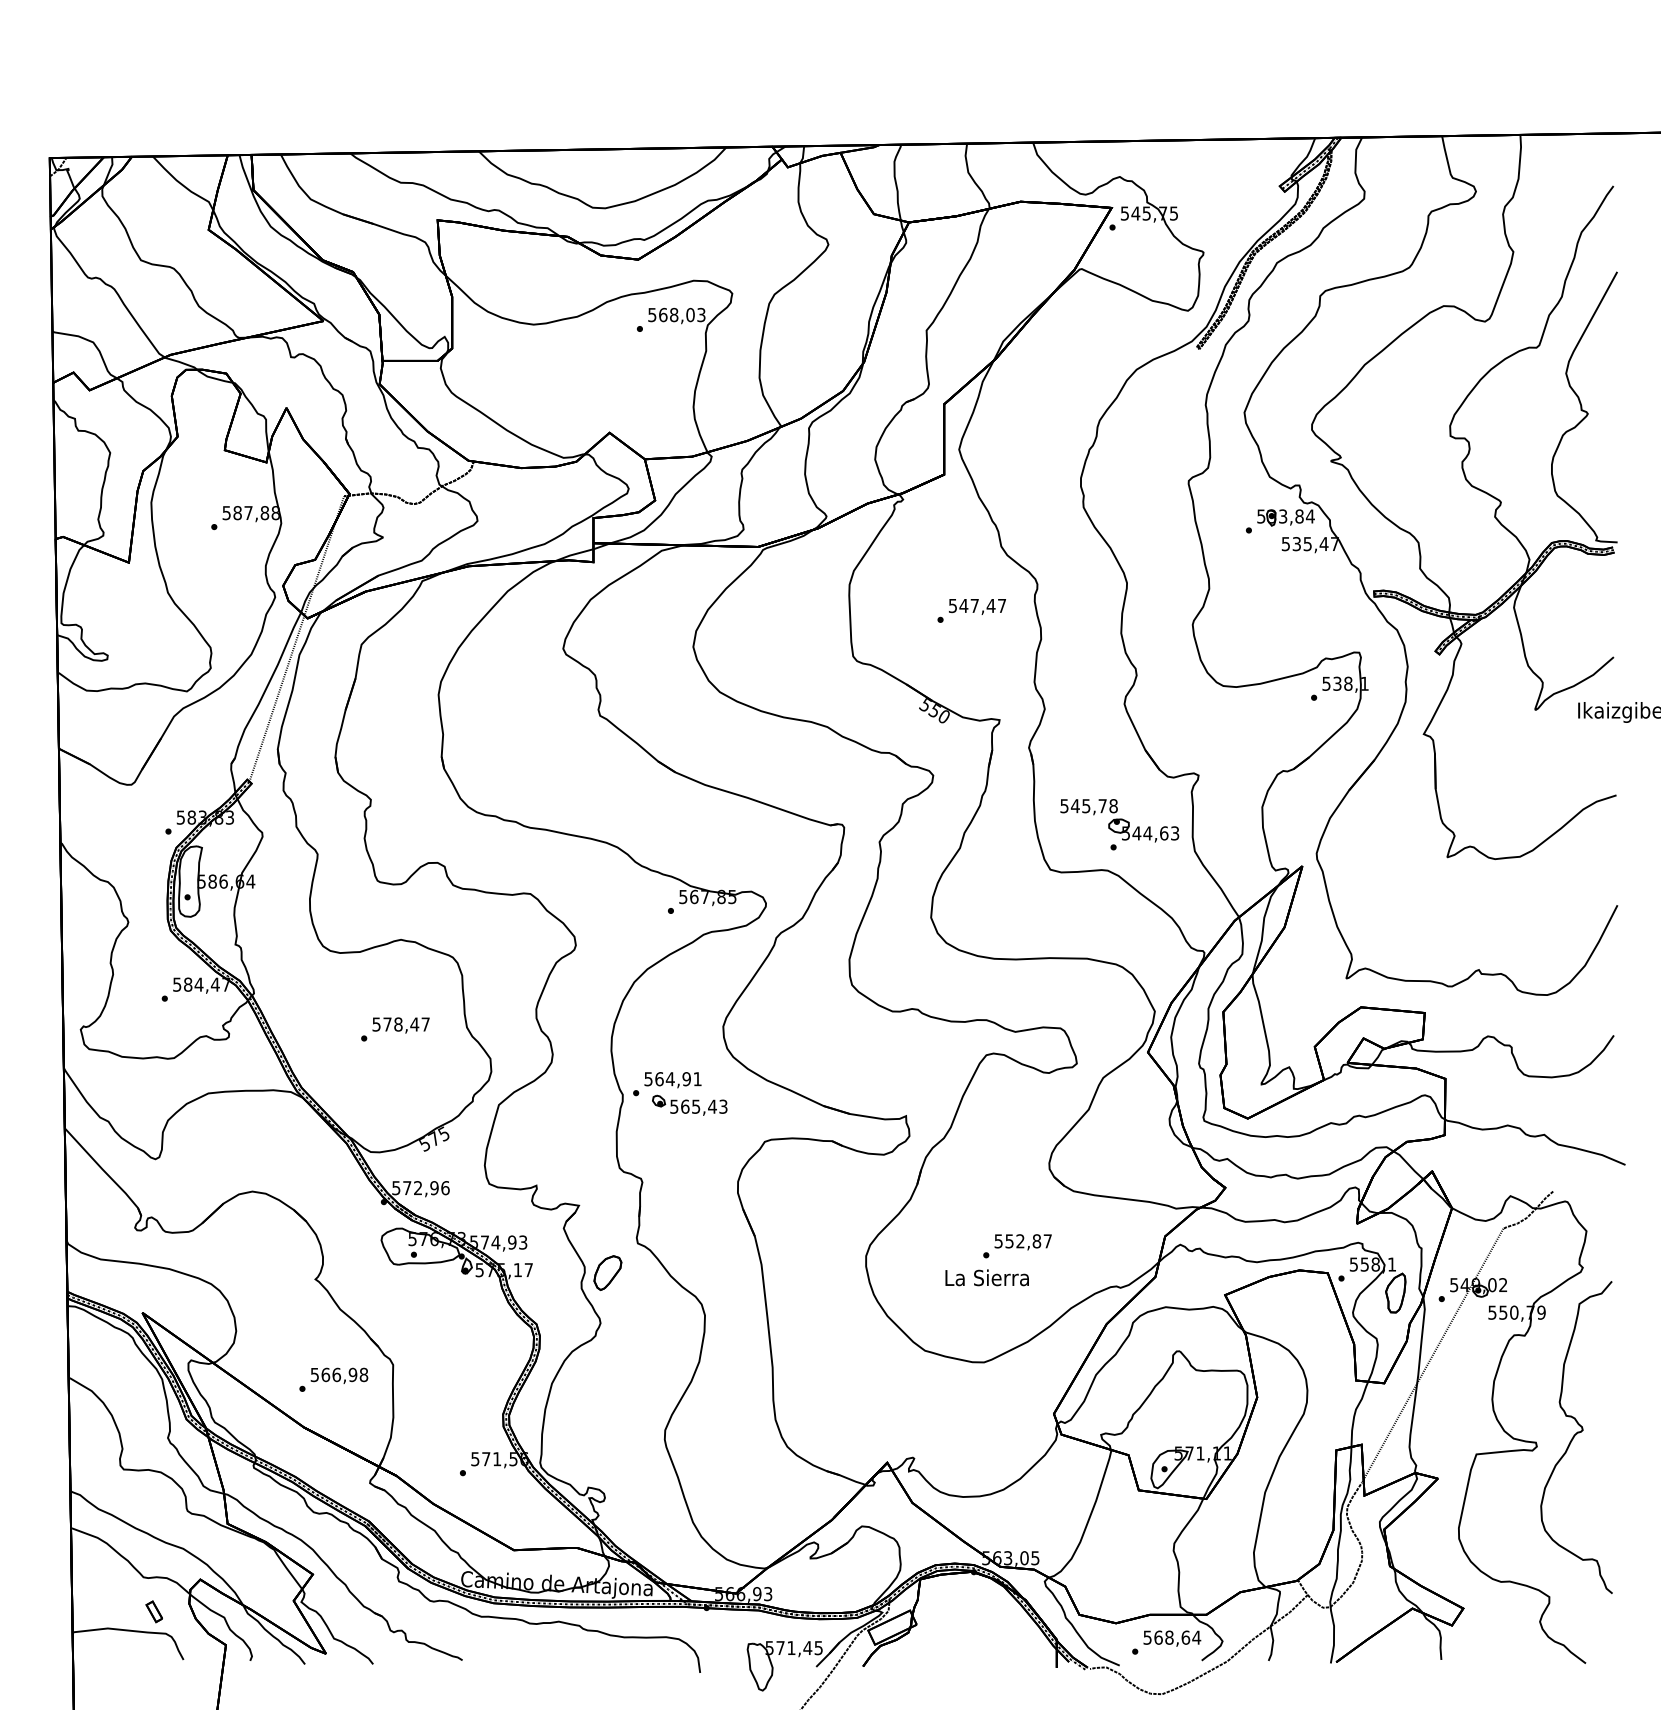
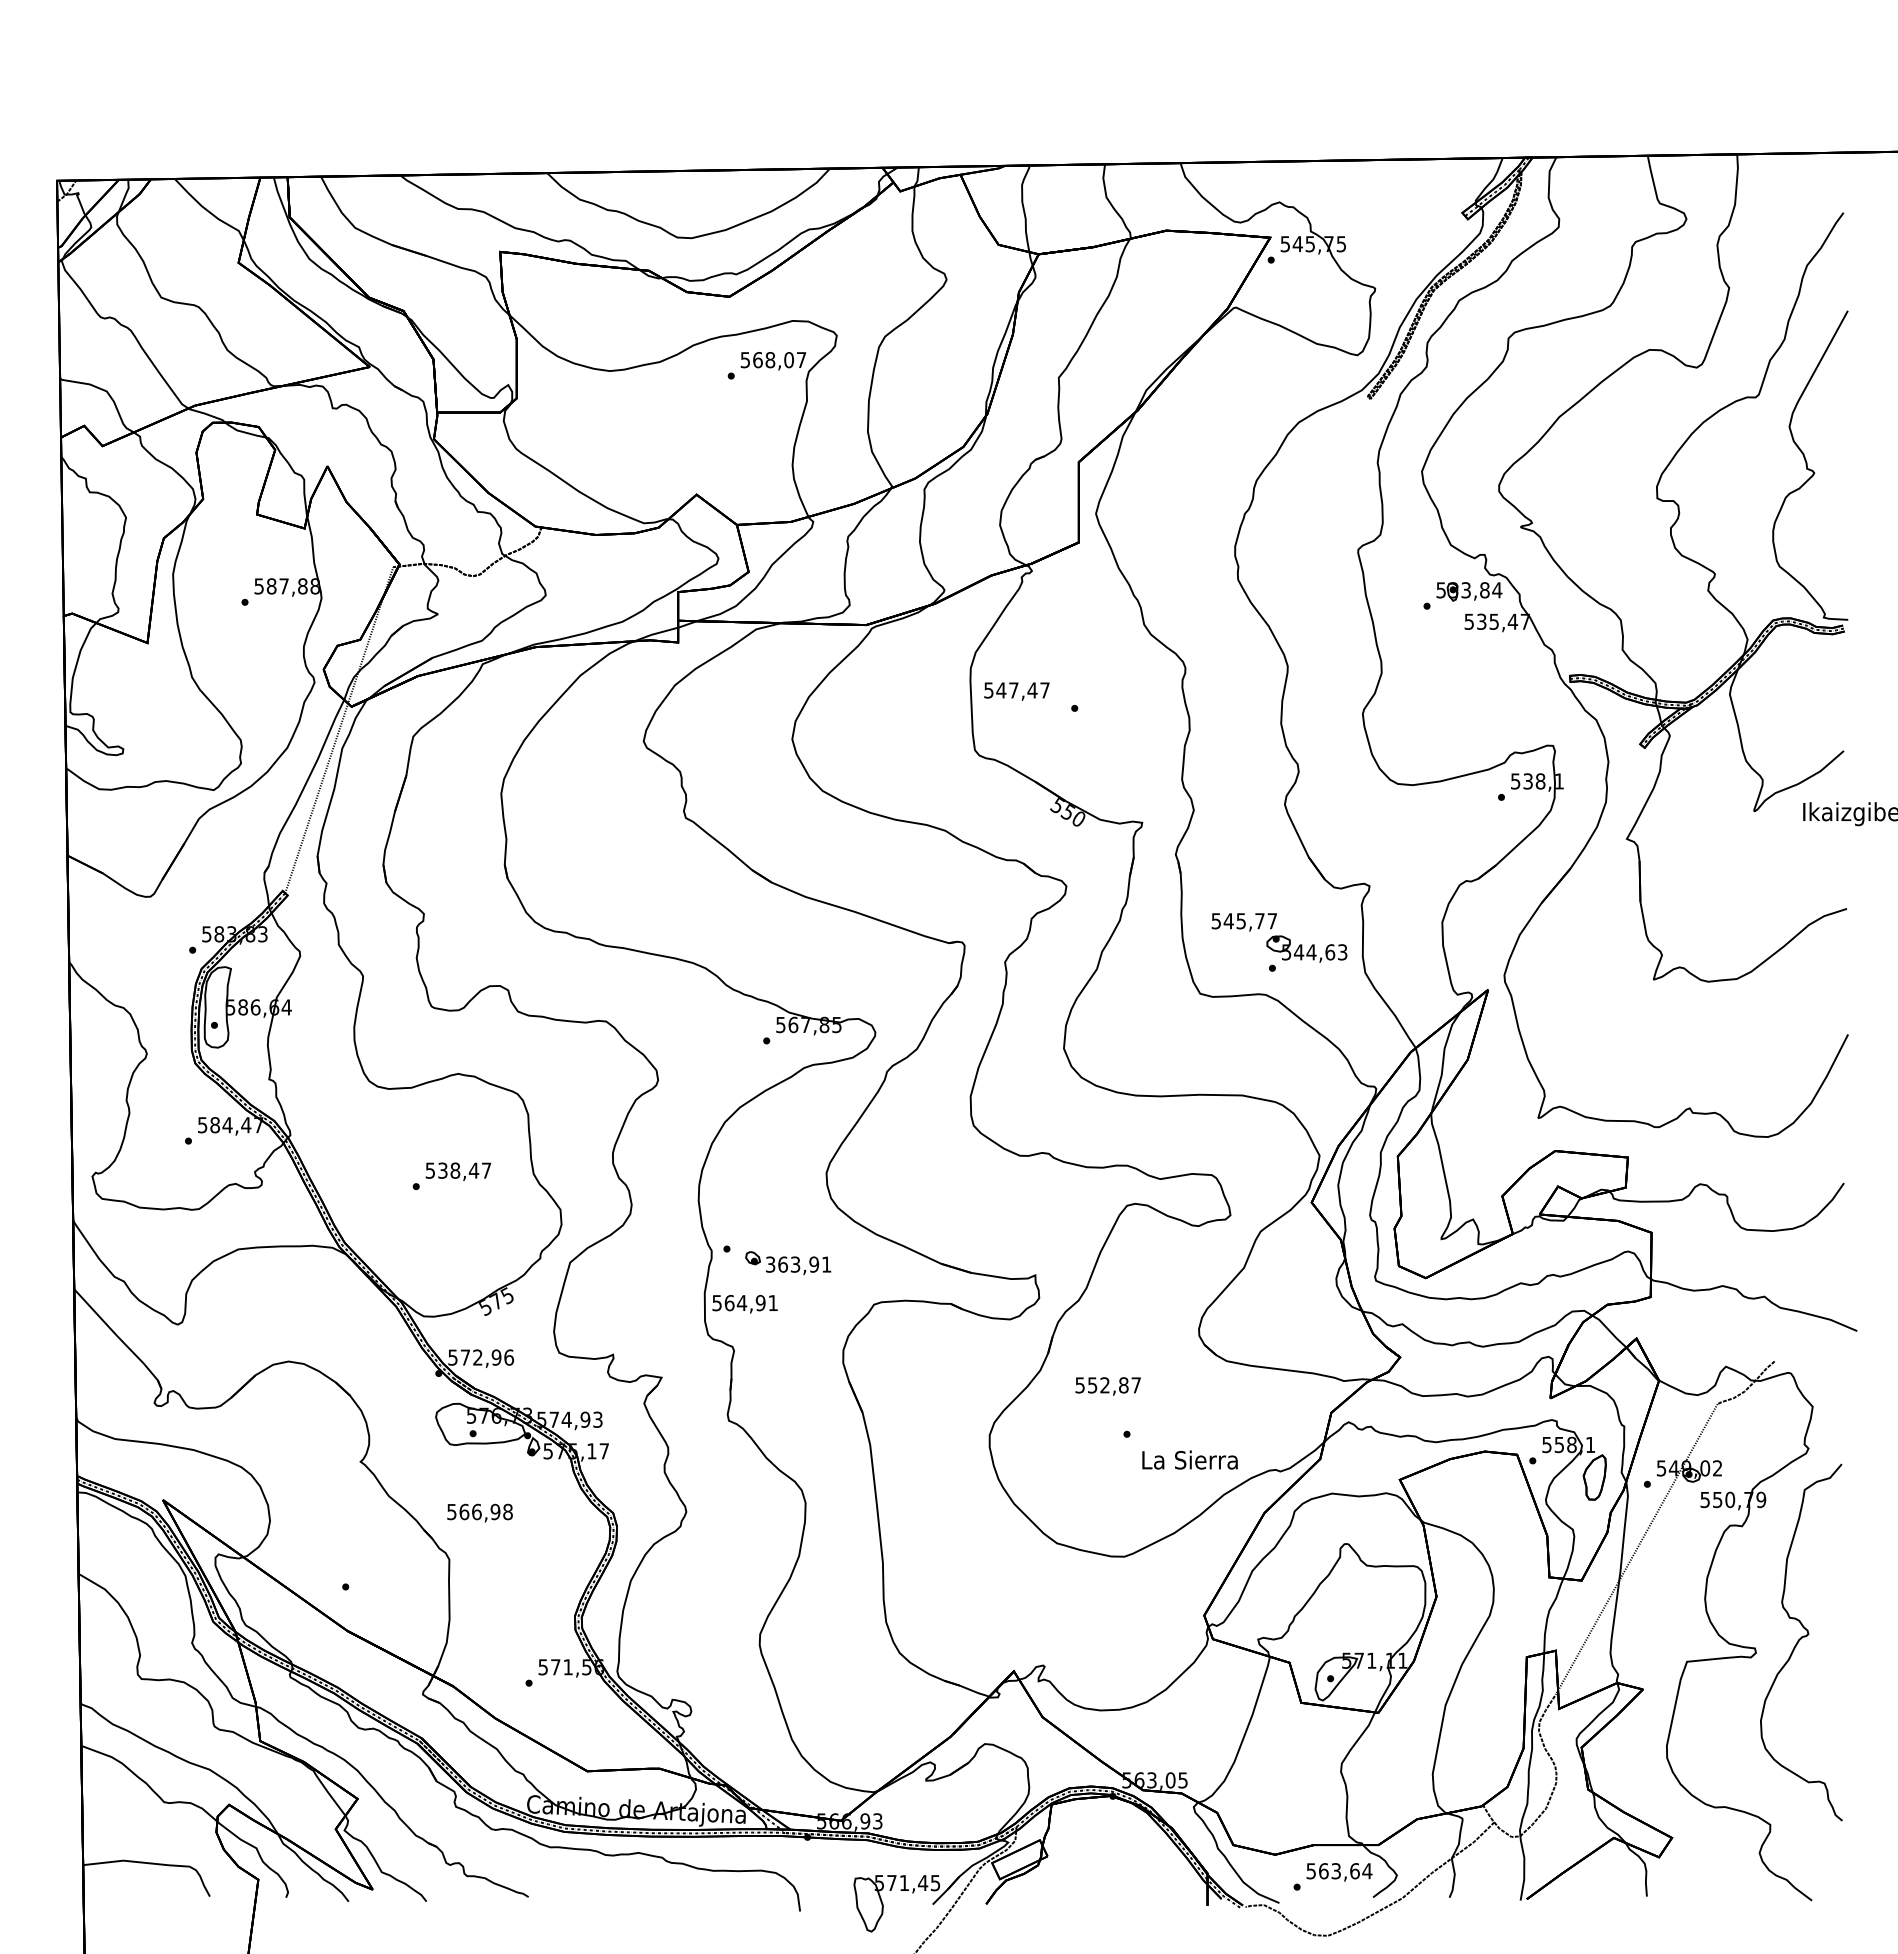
text: (701, 315) -> (801, 360), 568,03 -> 568,07
text: (977, 606) -> (1016, 691), moved
text: (1113, 806) -> (1272, 921), 545,78 -> 545,77
text: (387, 1024) -> (442, 1170), 578,47 -> 538,47
text: (672, 1080) -> (744, 1304), moved
text: (698, 1106) -> (798, 1264), 565,43 -> 363,91
text: (1022, 1242) -> (1107, 1386), moved
part: (607, 1272) -> (694, 1454), removed
text: (986, 1277) -> (1189, 1459), moved
text: (339, 1375) -> (479, 1512), moved
part: (154, 1611) -> (176, 1841), removed
text: (1169, 1637) -> (1336, 1871), 568,64 -> 563,64

